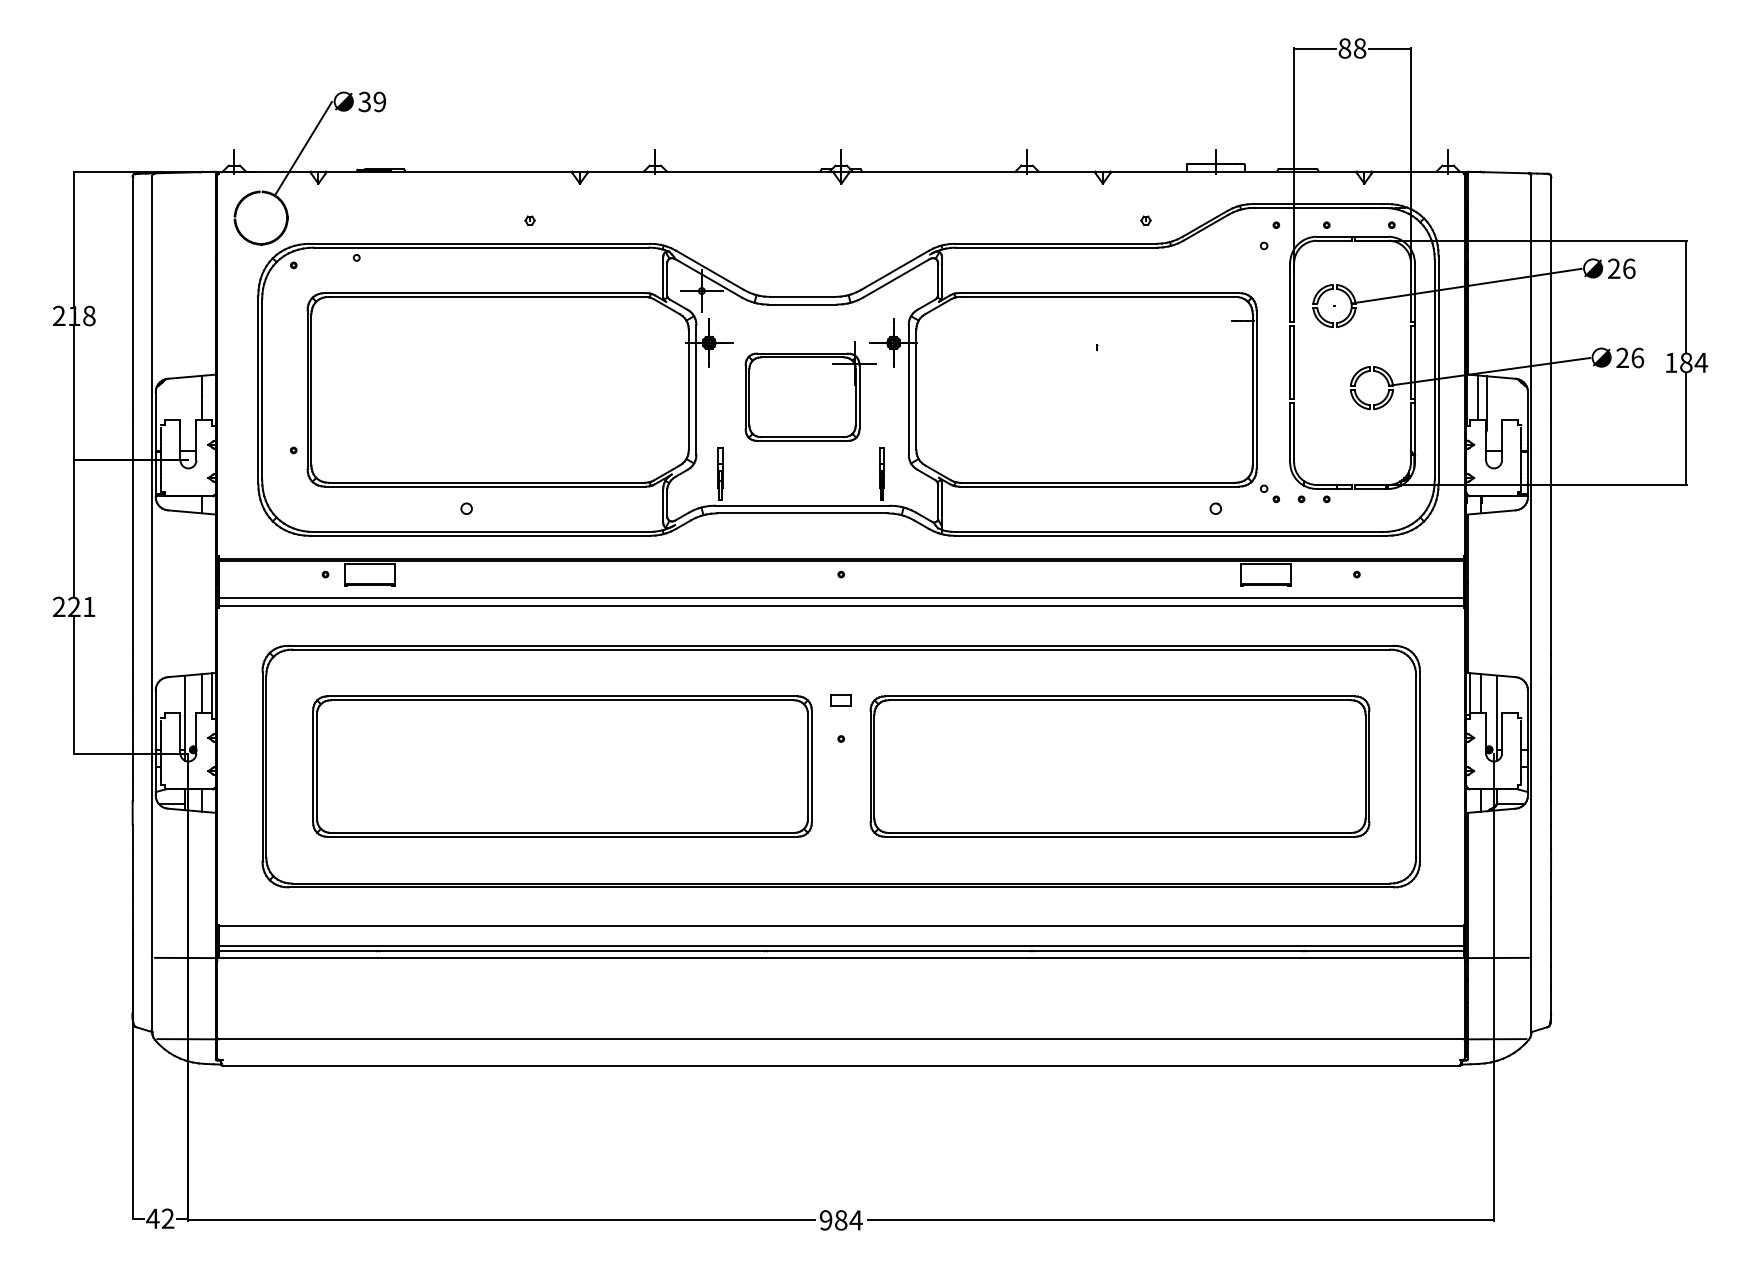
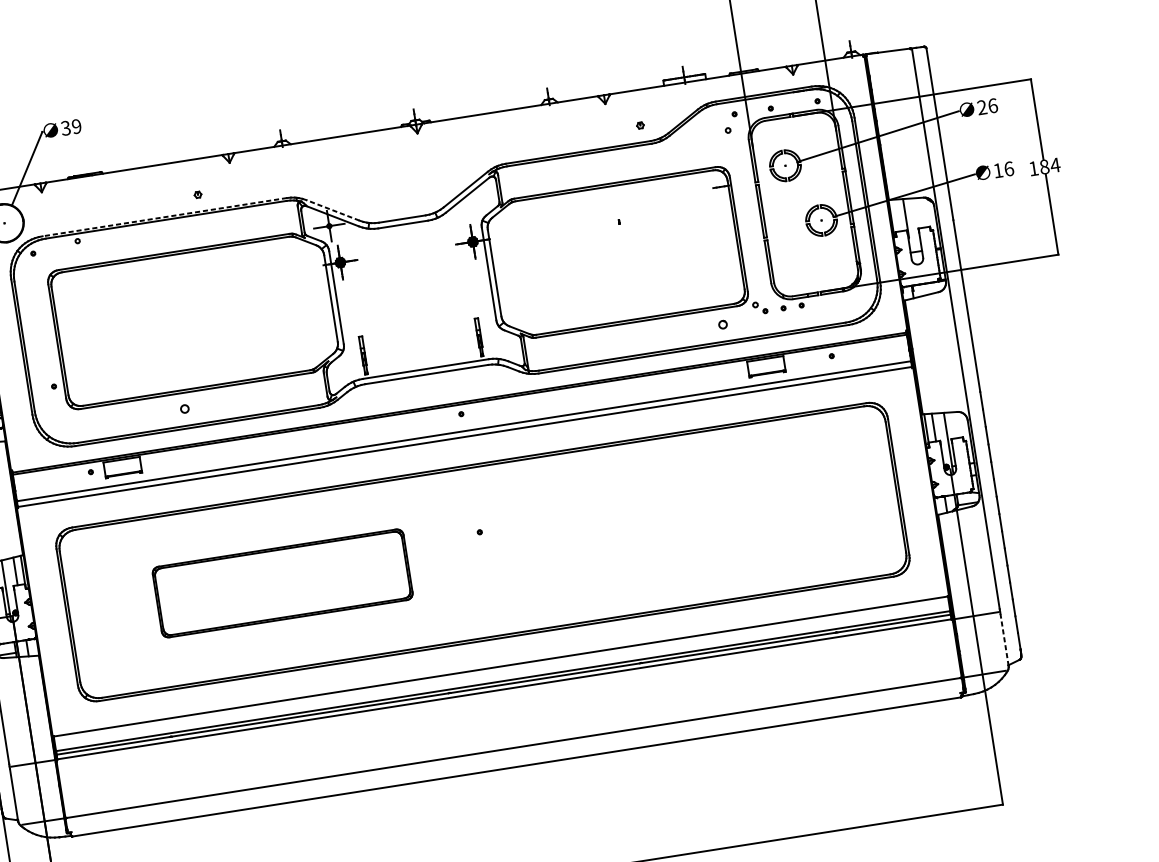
line: (479, 243) -> (164, 217), solid -> dashed
line: (709, 270) -> (332, 210), solid -> dashed
text: (1622, 357) -> (998, 170), 26 -> 16
part: (810, 391) -> (418, 286), removed
line: (1477, 397) -> (898, 215), removed
part: (840, 700) -> (474, 504), removed
part: (562, 766) -> (282, 583), size x0.7
part: (1119, 766) -> (682, 520), removed
line: (1531, 996) -> (1004, 639), solid -> dashed

